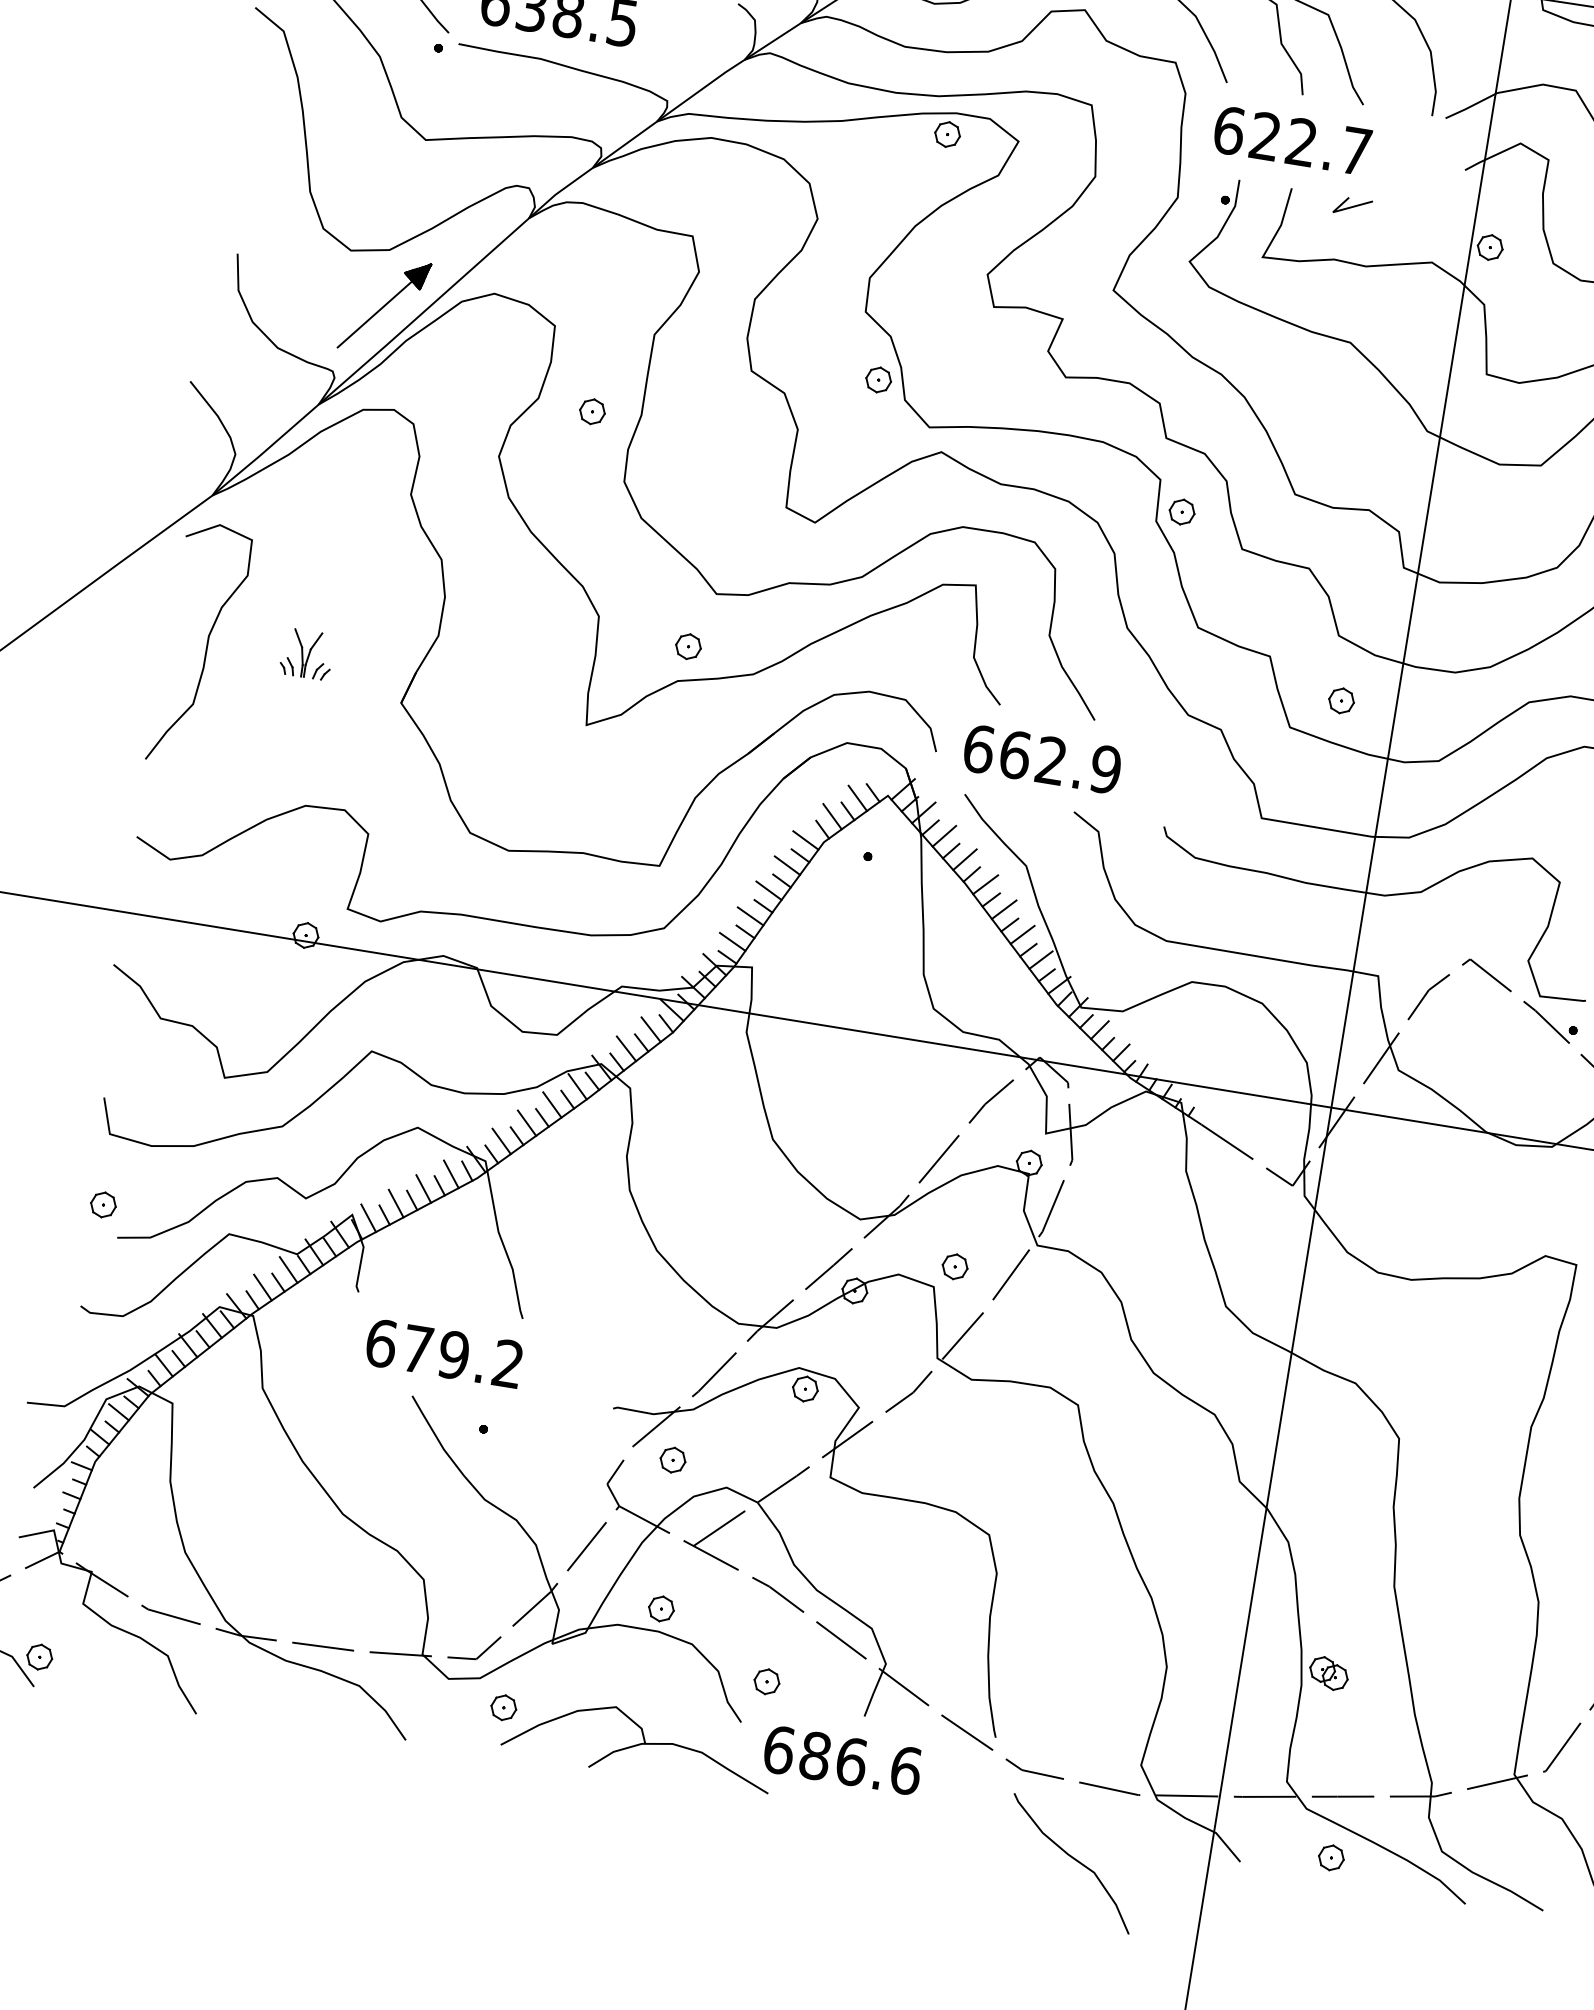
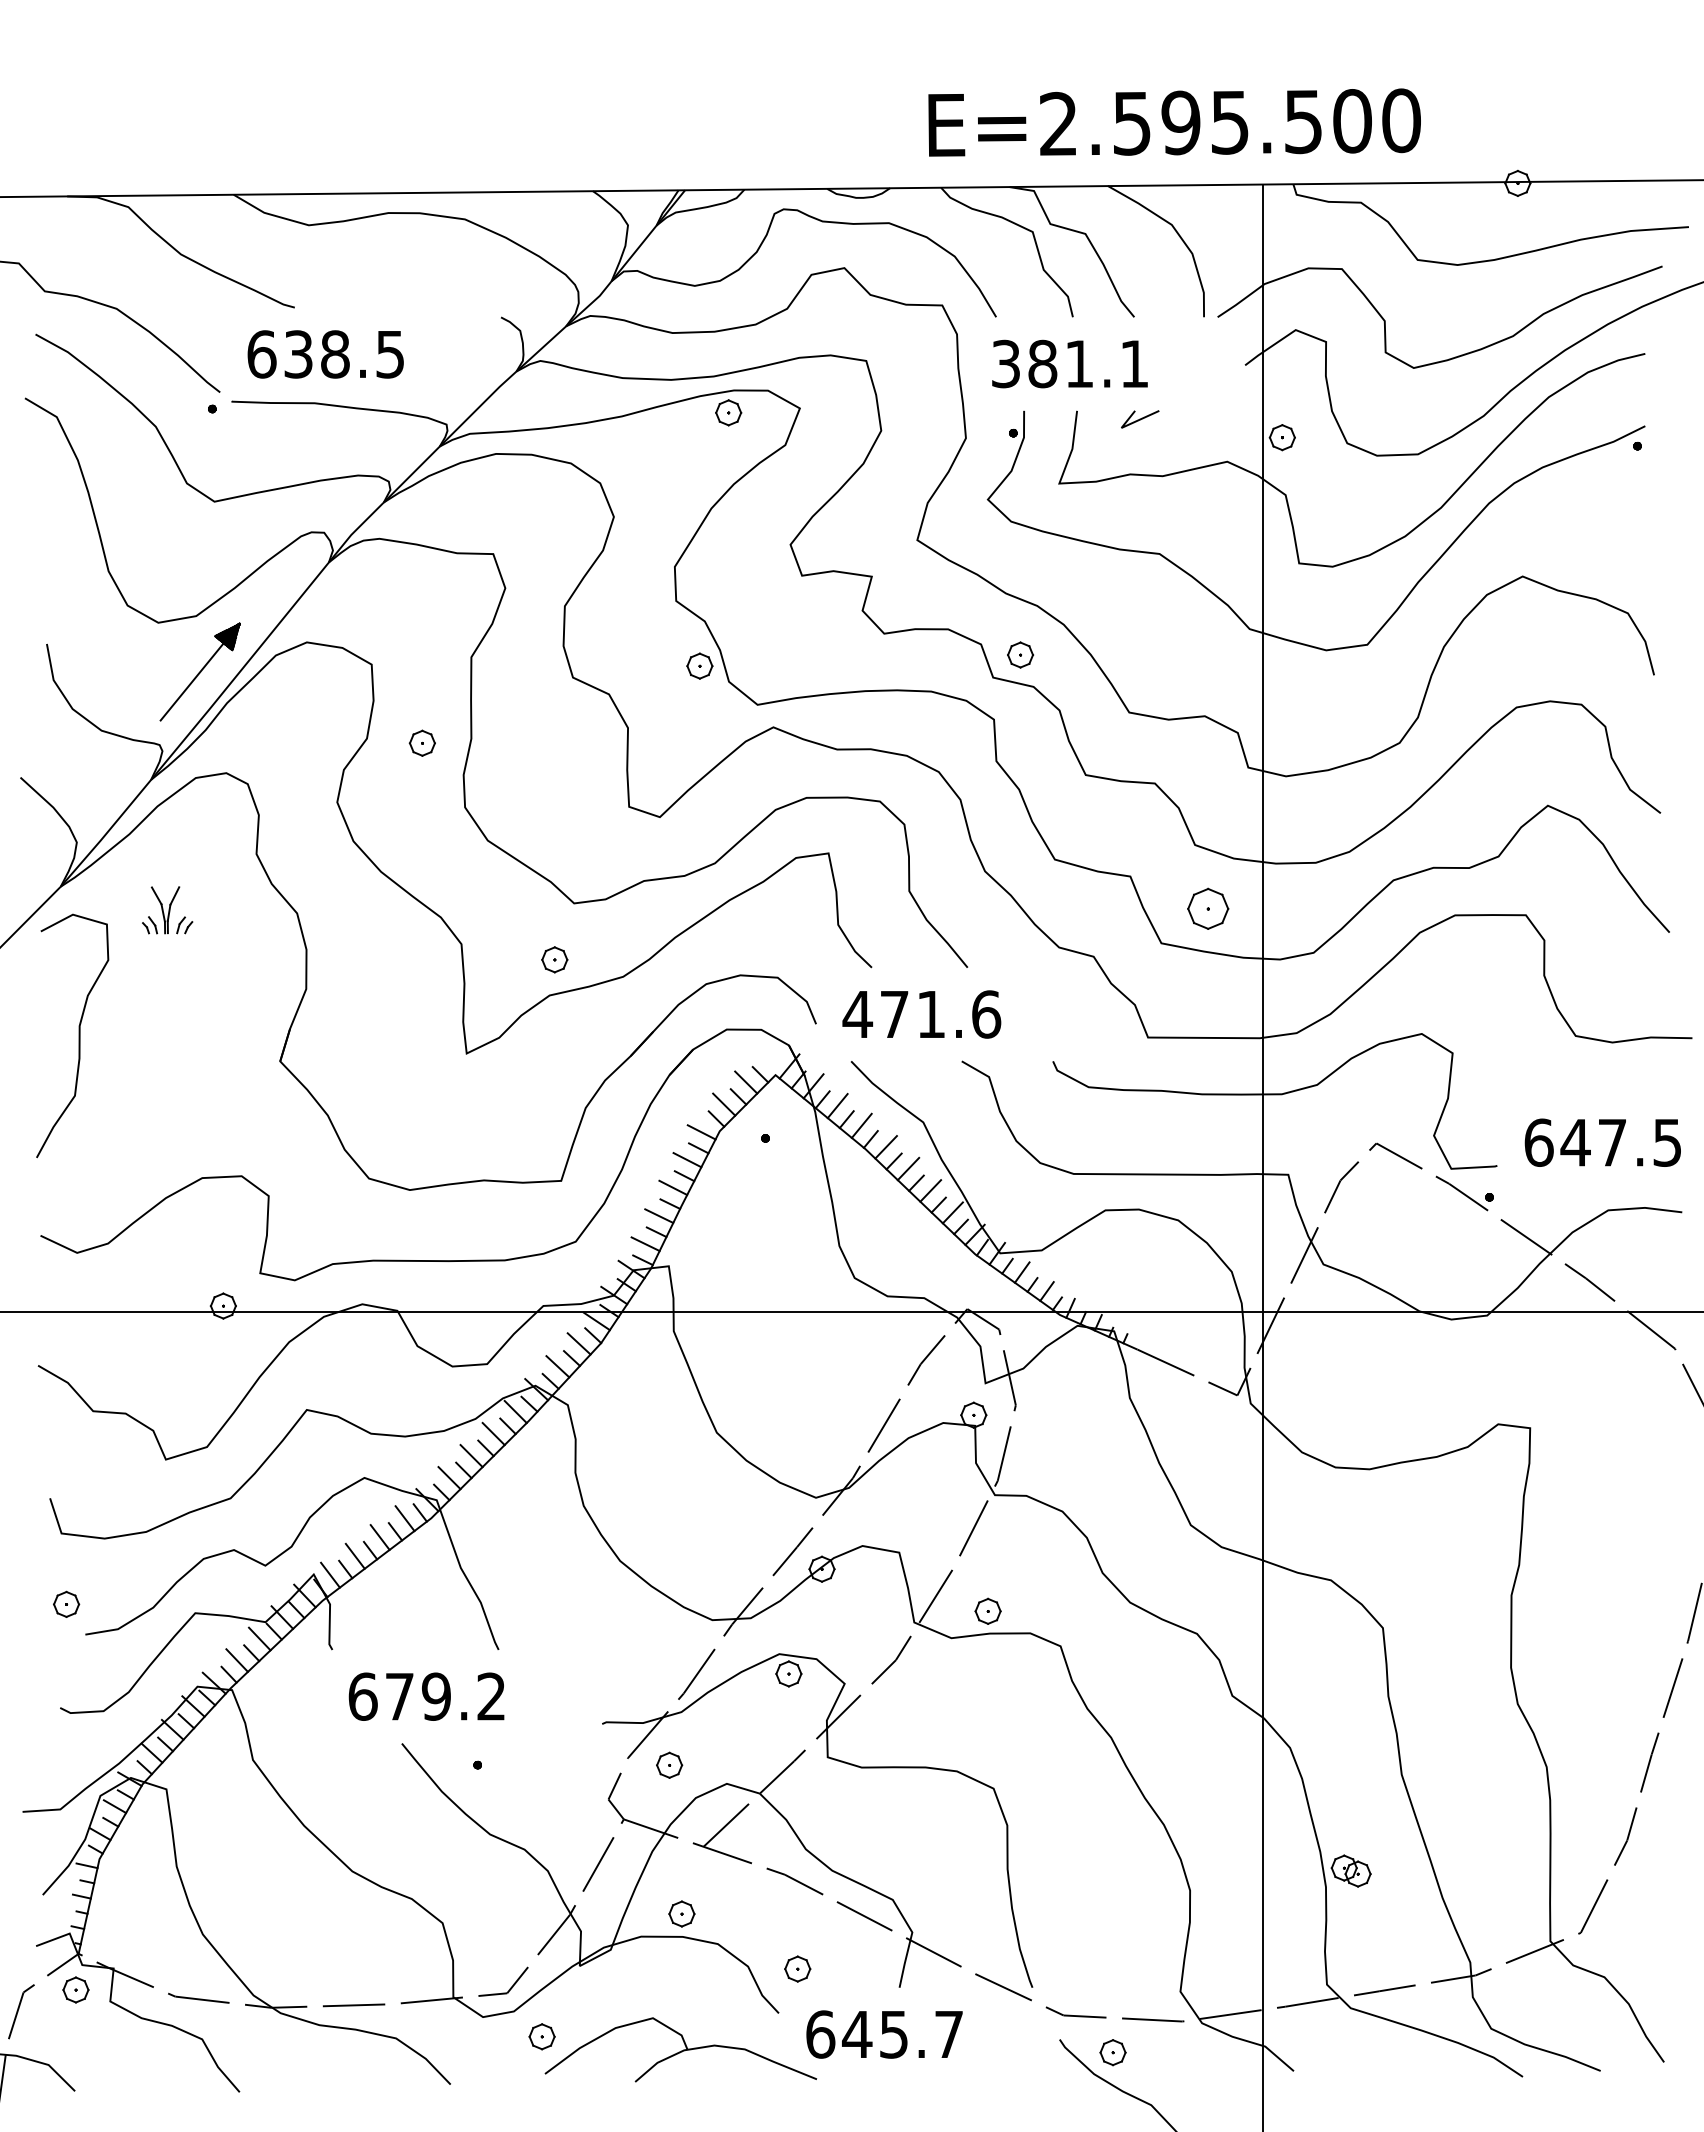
text: (1291, 140) -> (1069, 363), 622.7 -> 381.1
part: (1182, 511) -> (1020, 654), moved
part: (307, 654) -> (167, 910), moved
part: (1341, 700) -> (1207, 908), size x1.6
text: (1041, 759) -> (921, 1014), 662.9 -> 471.6
part: (954, 1265) -> (987, 1610), moved
part: (39, 1656) -> (75, 1989), moved
text: (859, 1763) -> (902, 2034), 686.6 -> 645.7
part: (1330, 1857) -> (1112, 2052), moved

